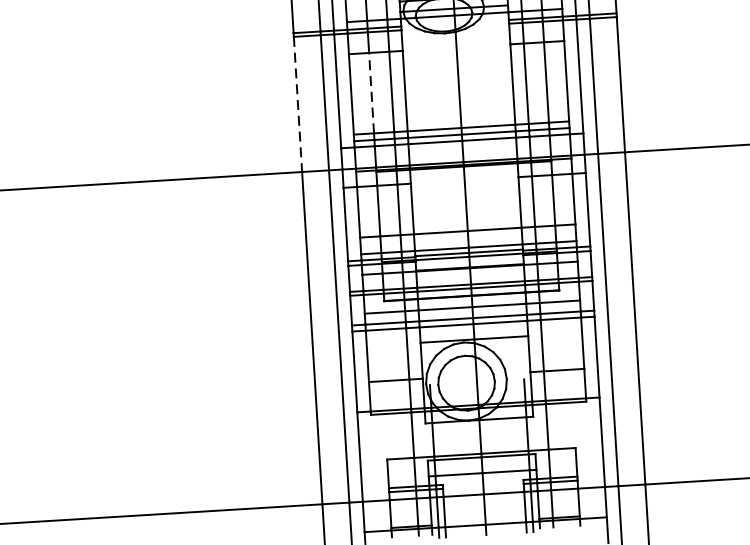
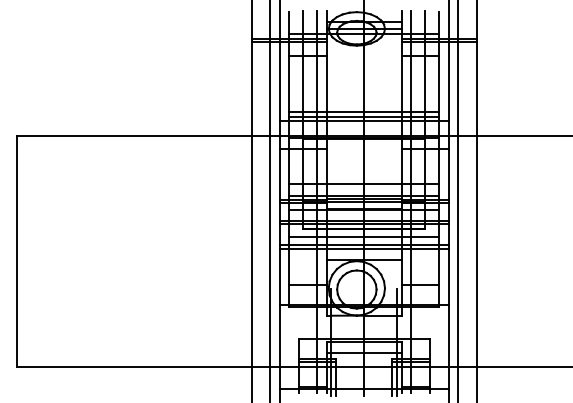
line: (371, 92) -> (303, 83), dashed -> solid
line: (297, 105) -> (251, 89), dashed -> solid

